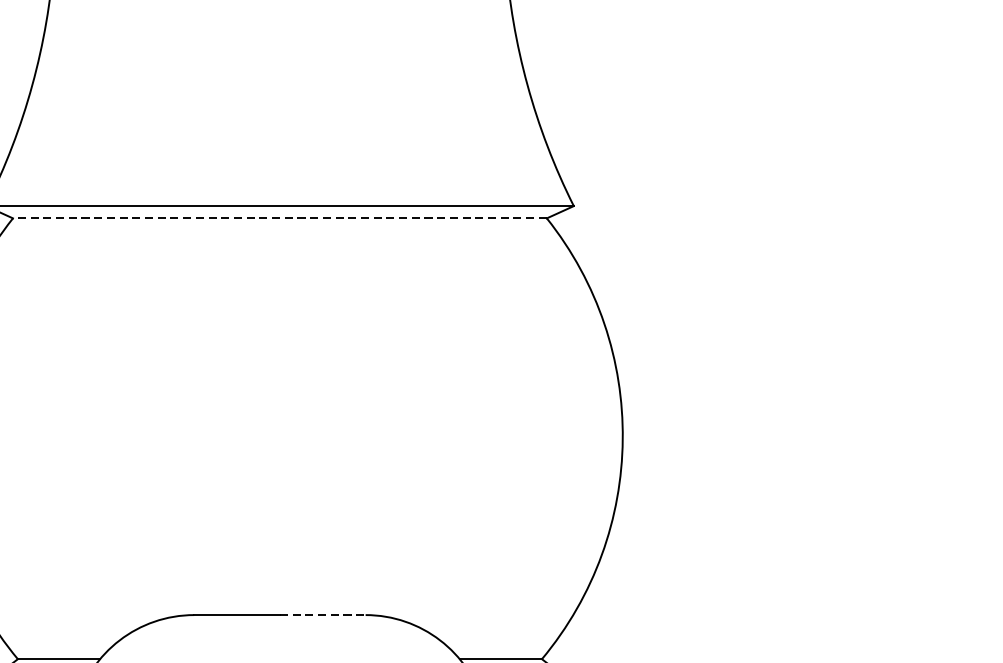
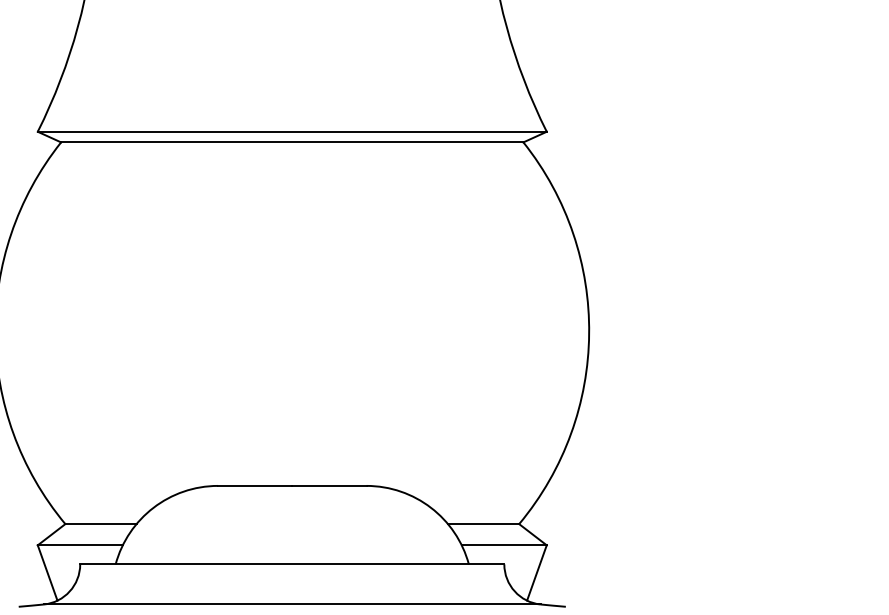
line: (279, 218) -> (291, 142), dashed -> solid
line: (322, 614) -> (329, 485), dashed -> solid

